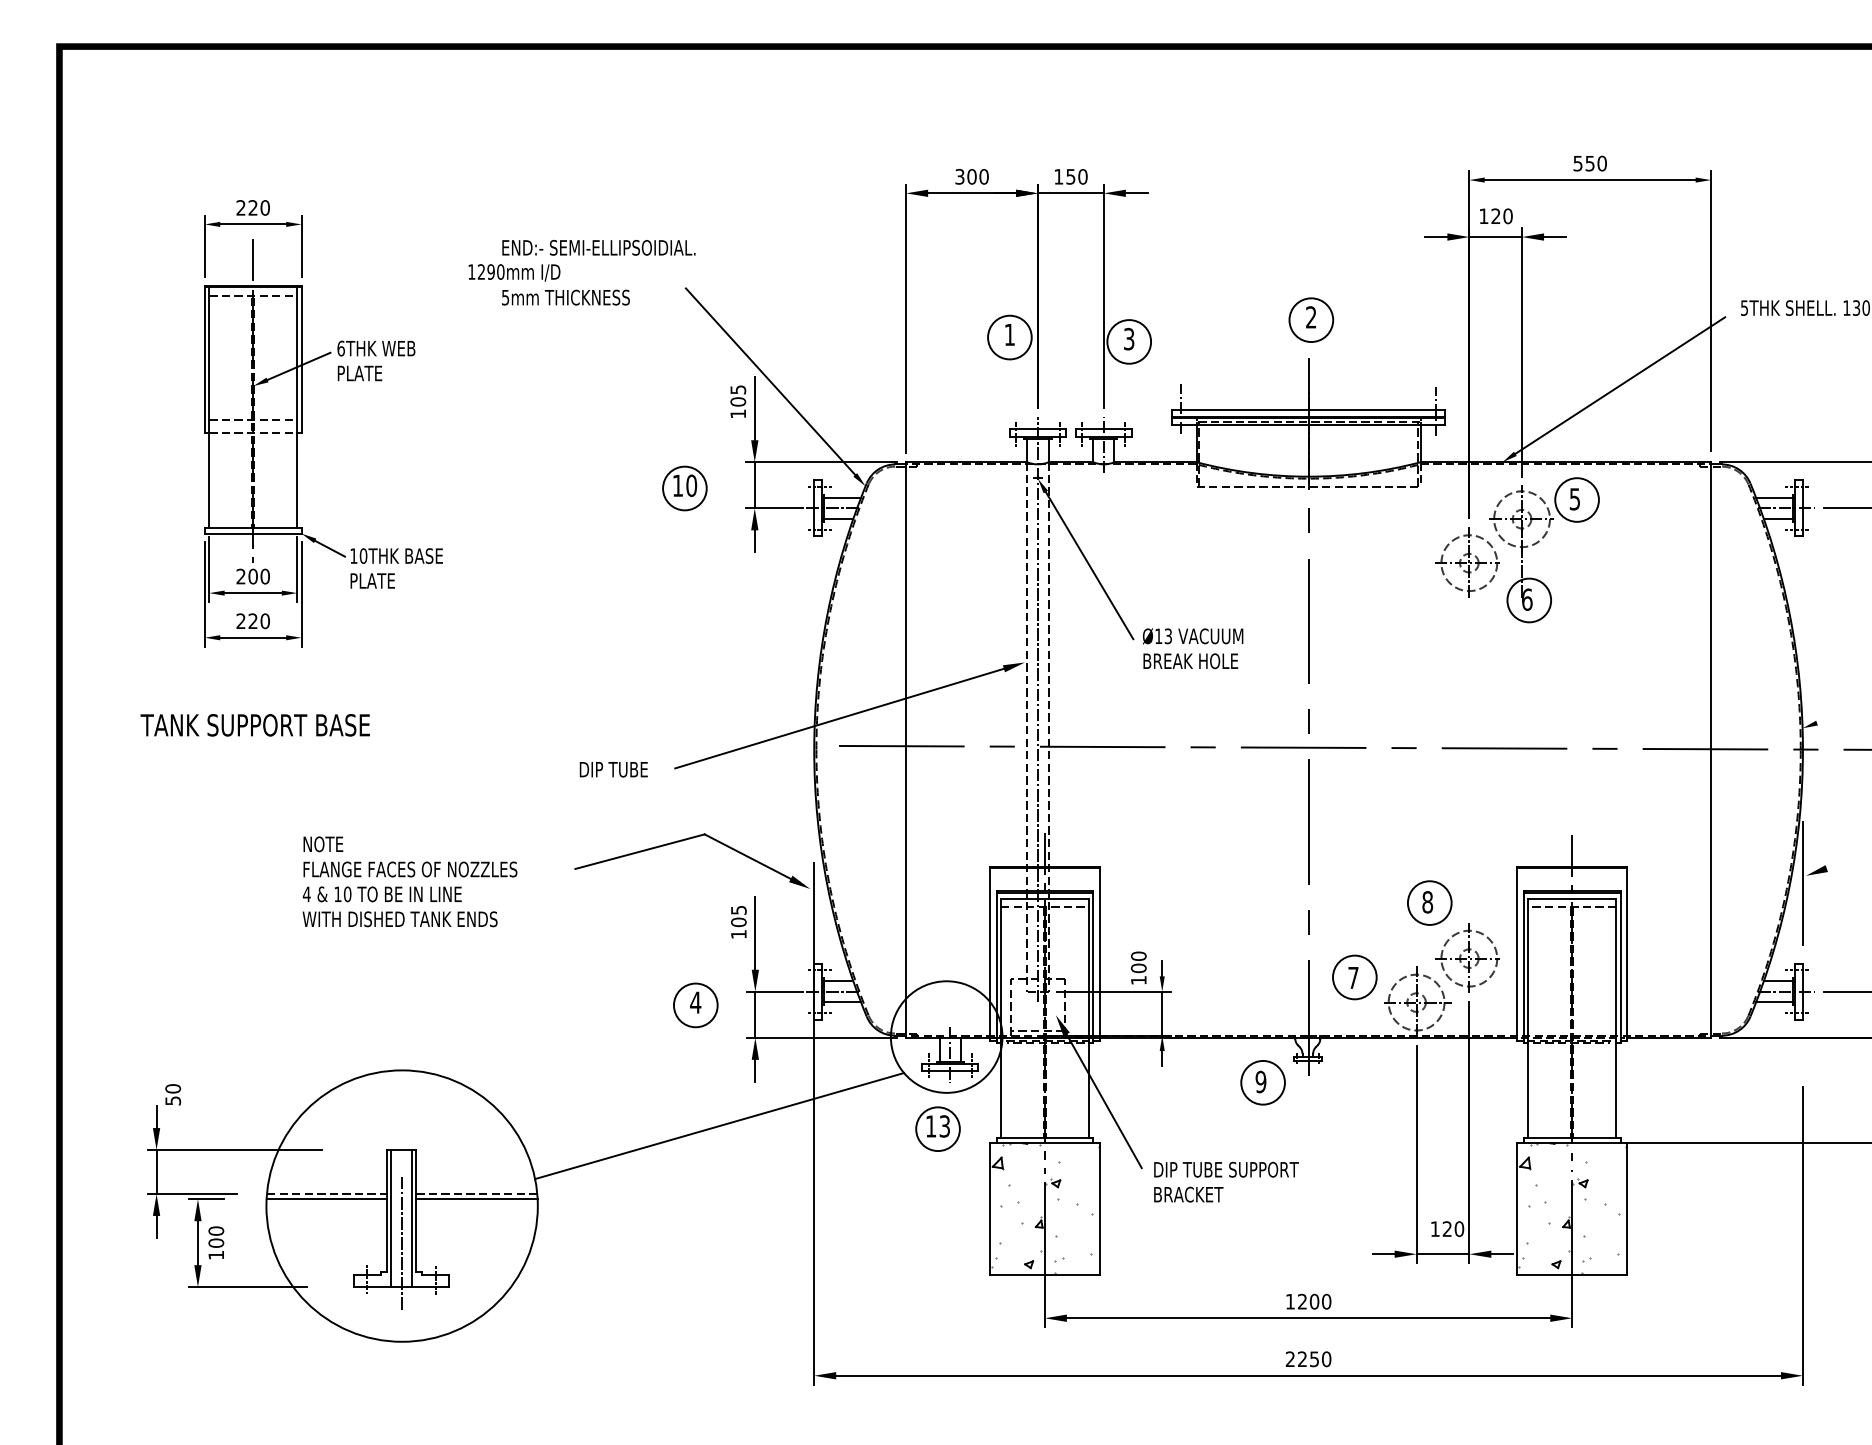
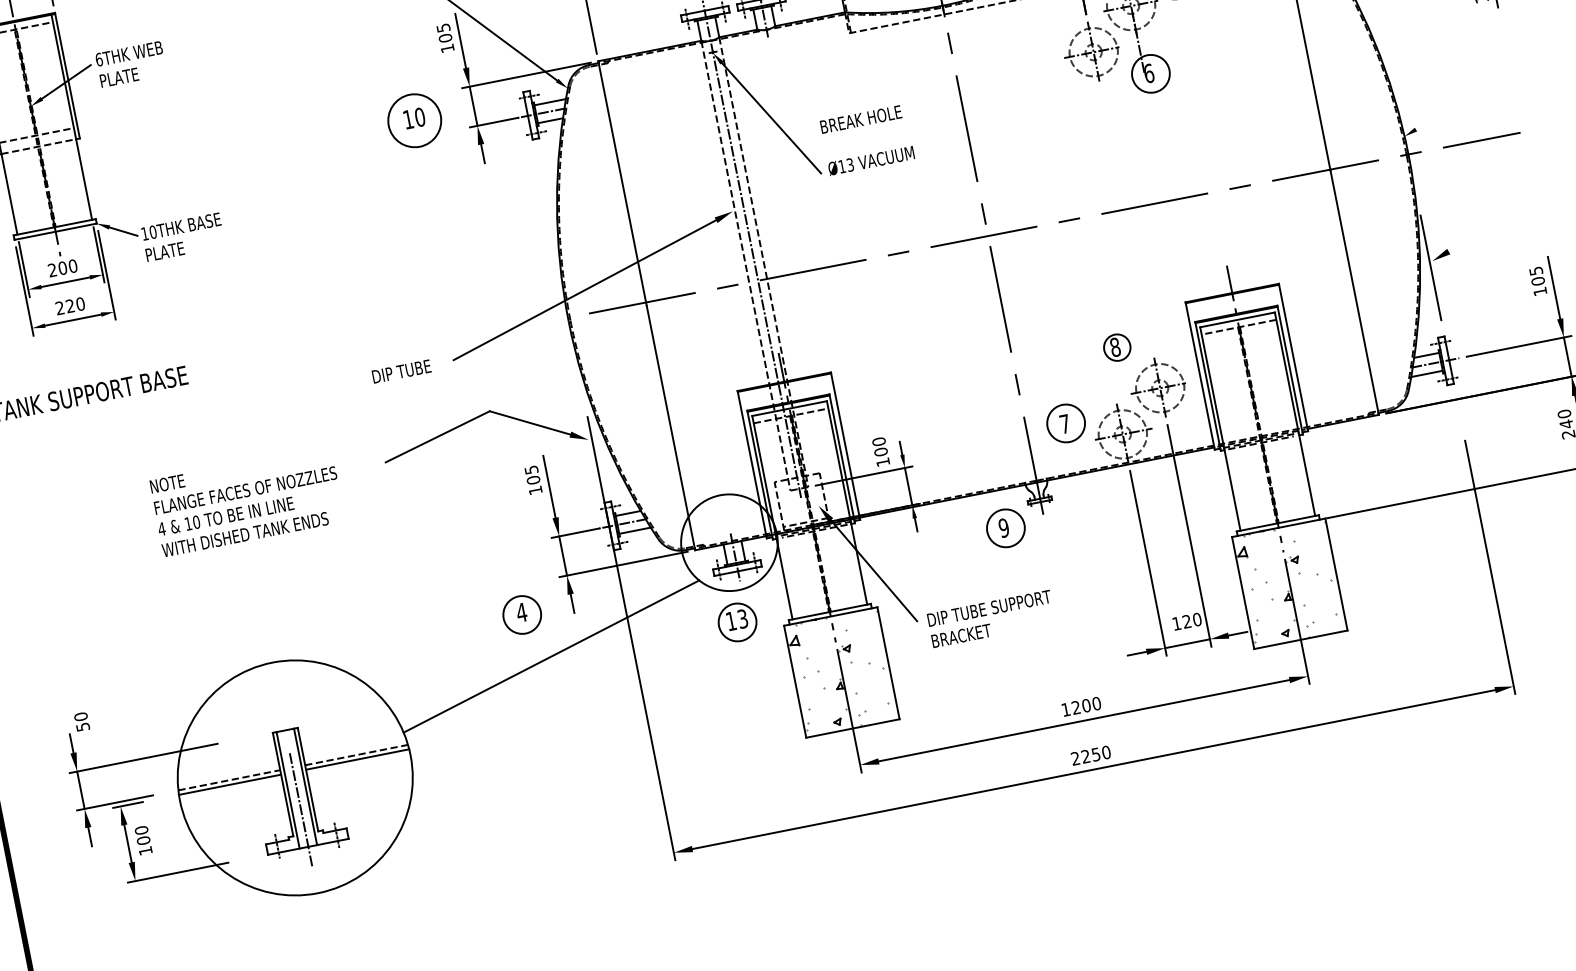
circle: (684, 488) -> (414, 120), size x1.4
text: (1190, 661) -> (860, 119), moved
circle: (1429, 902) -> (1116, 347), size x0.7
part: (695, 1005) -> (522, 615), moved

